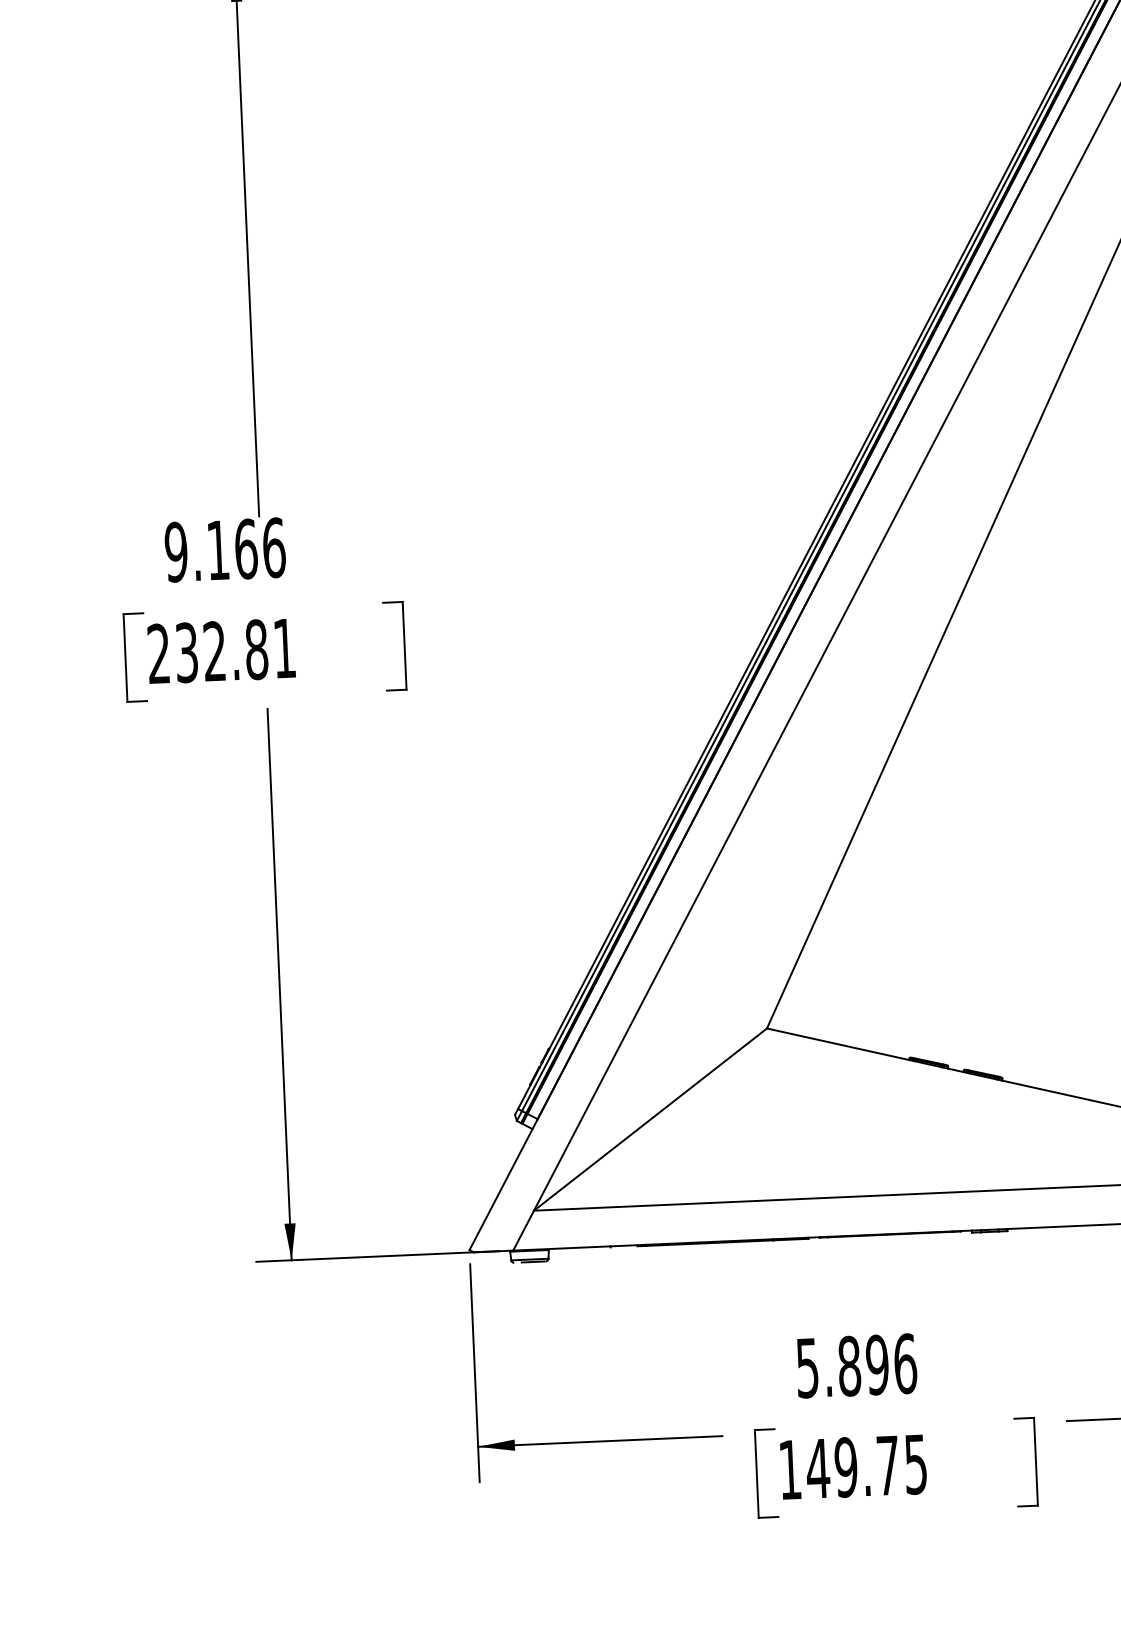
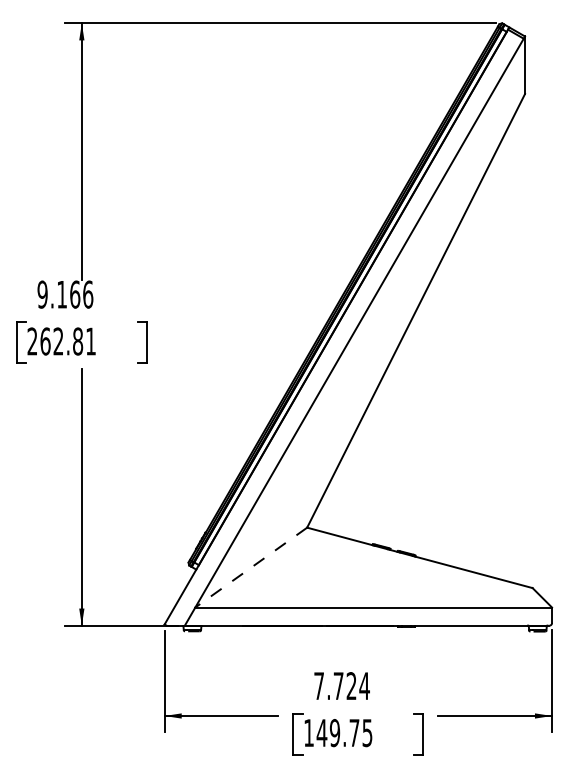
text: (186, 652) -> (45, 341), 232.81 -> 262.81
line: (651, 1119) -> (251, 567), solid -> dashed
text: (855, 1366) -> (341, 686), 5.896 -> 7.724

